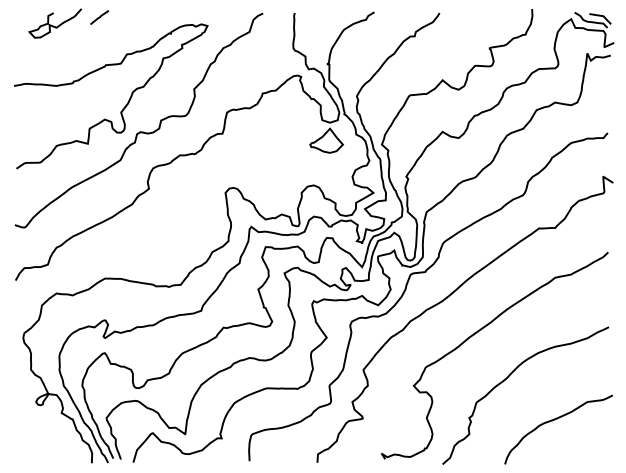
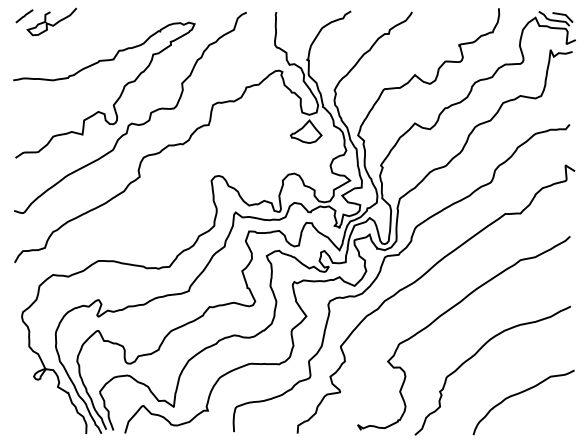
line: (99, 17) -> (24, 16), moved

